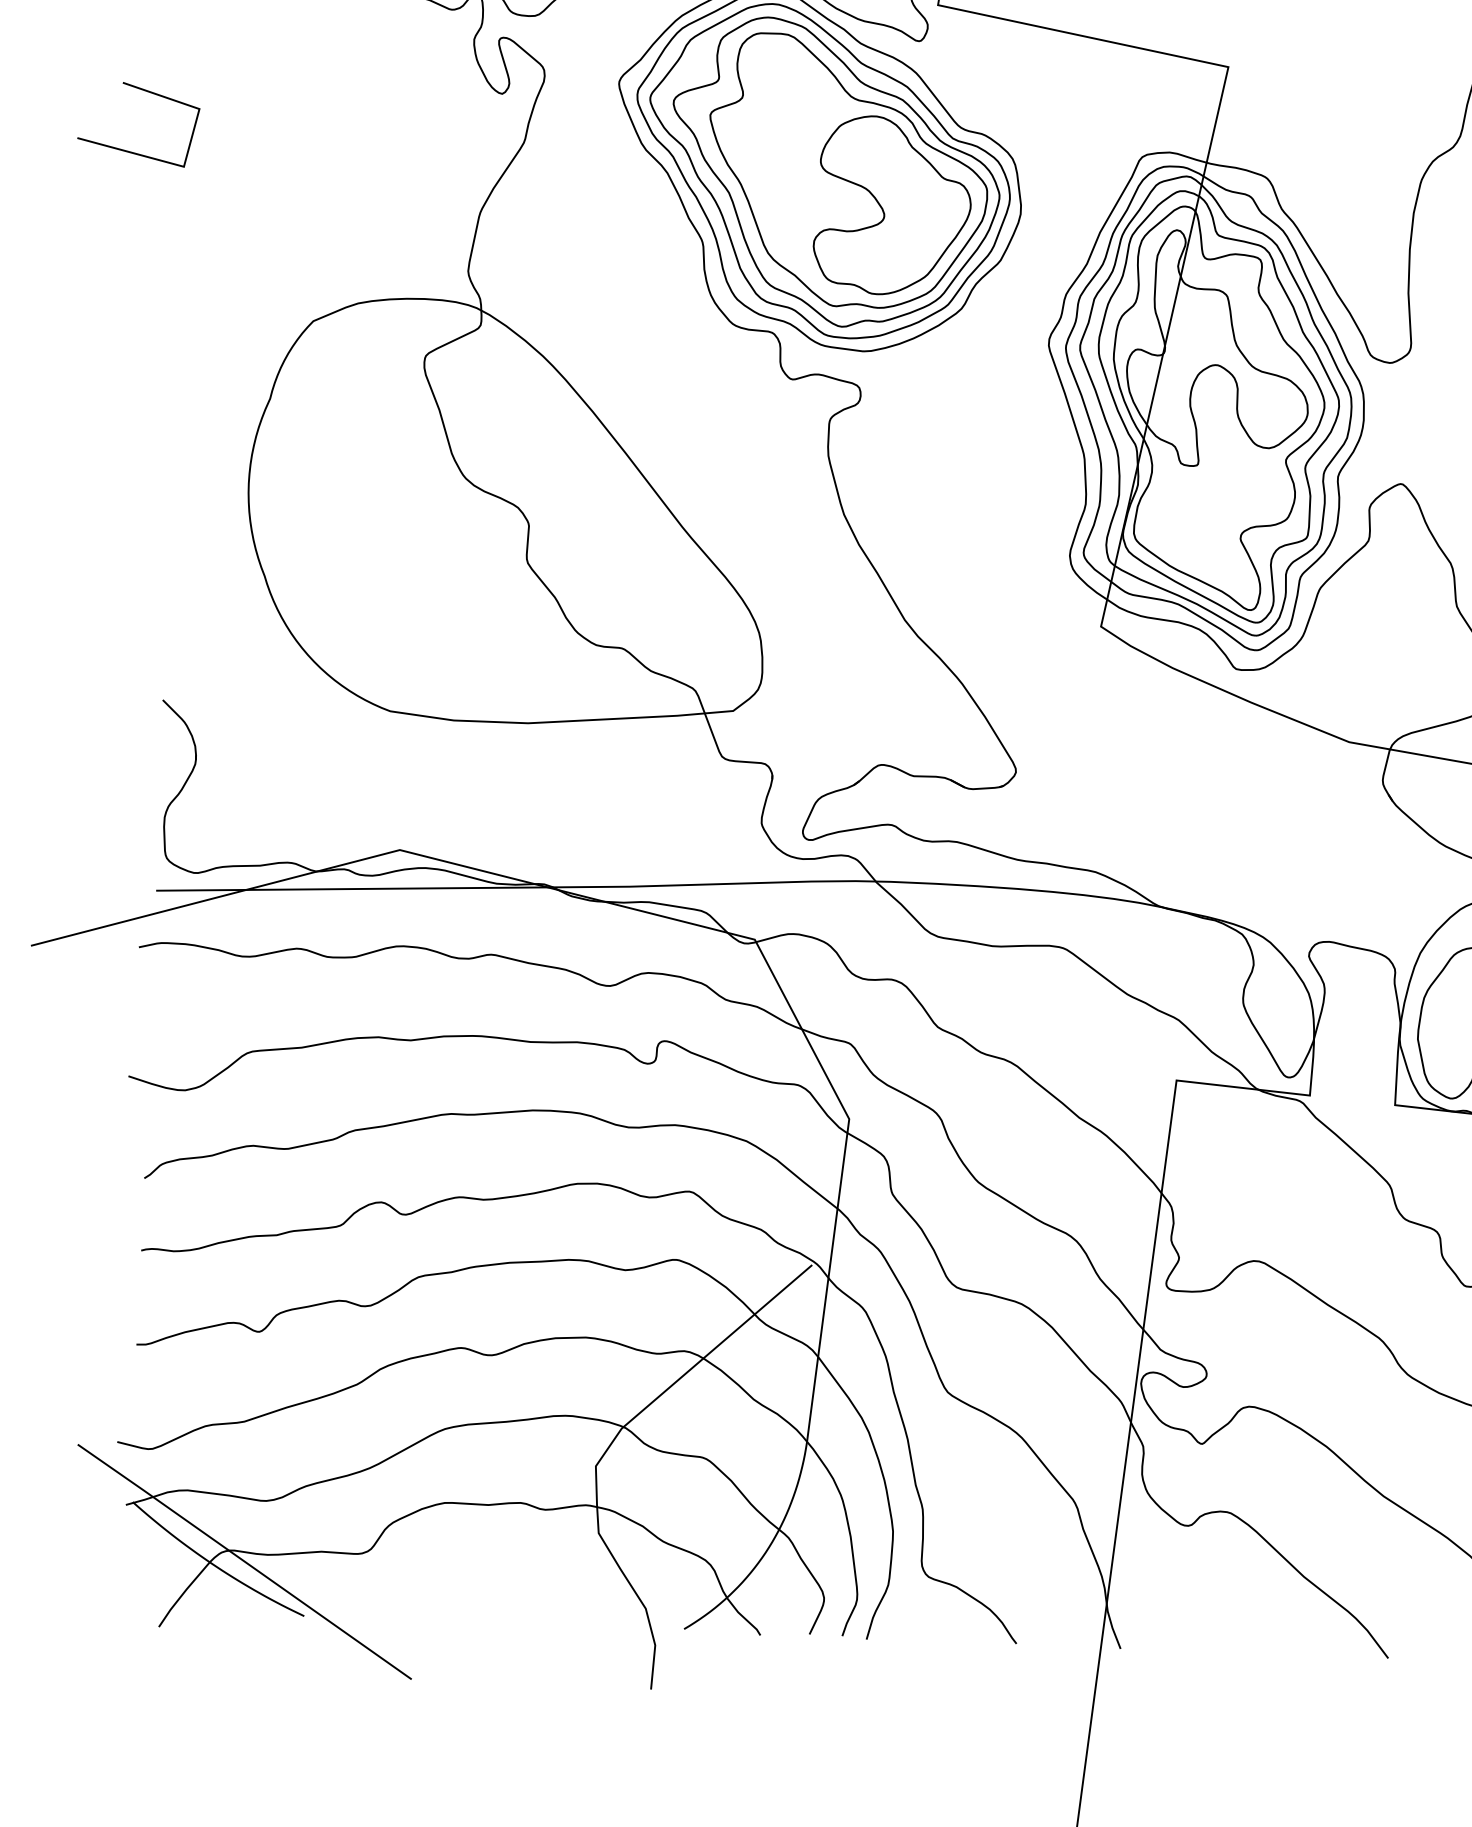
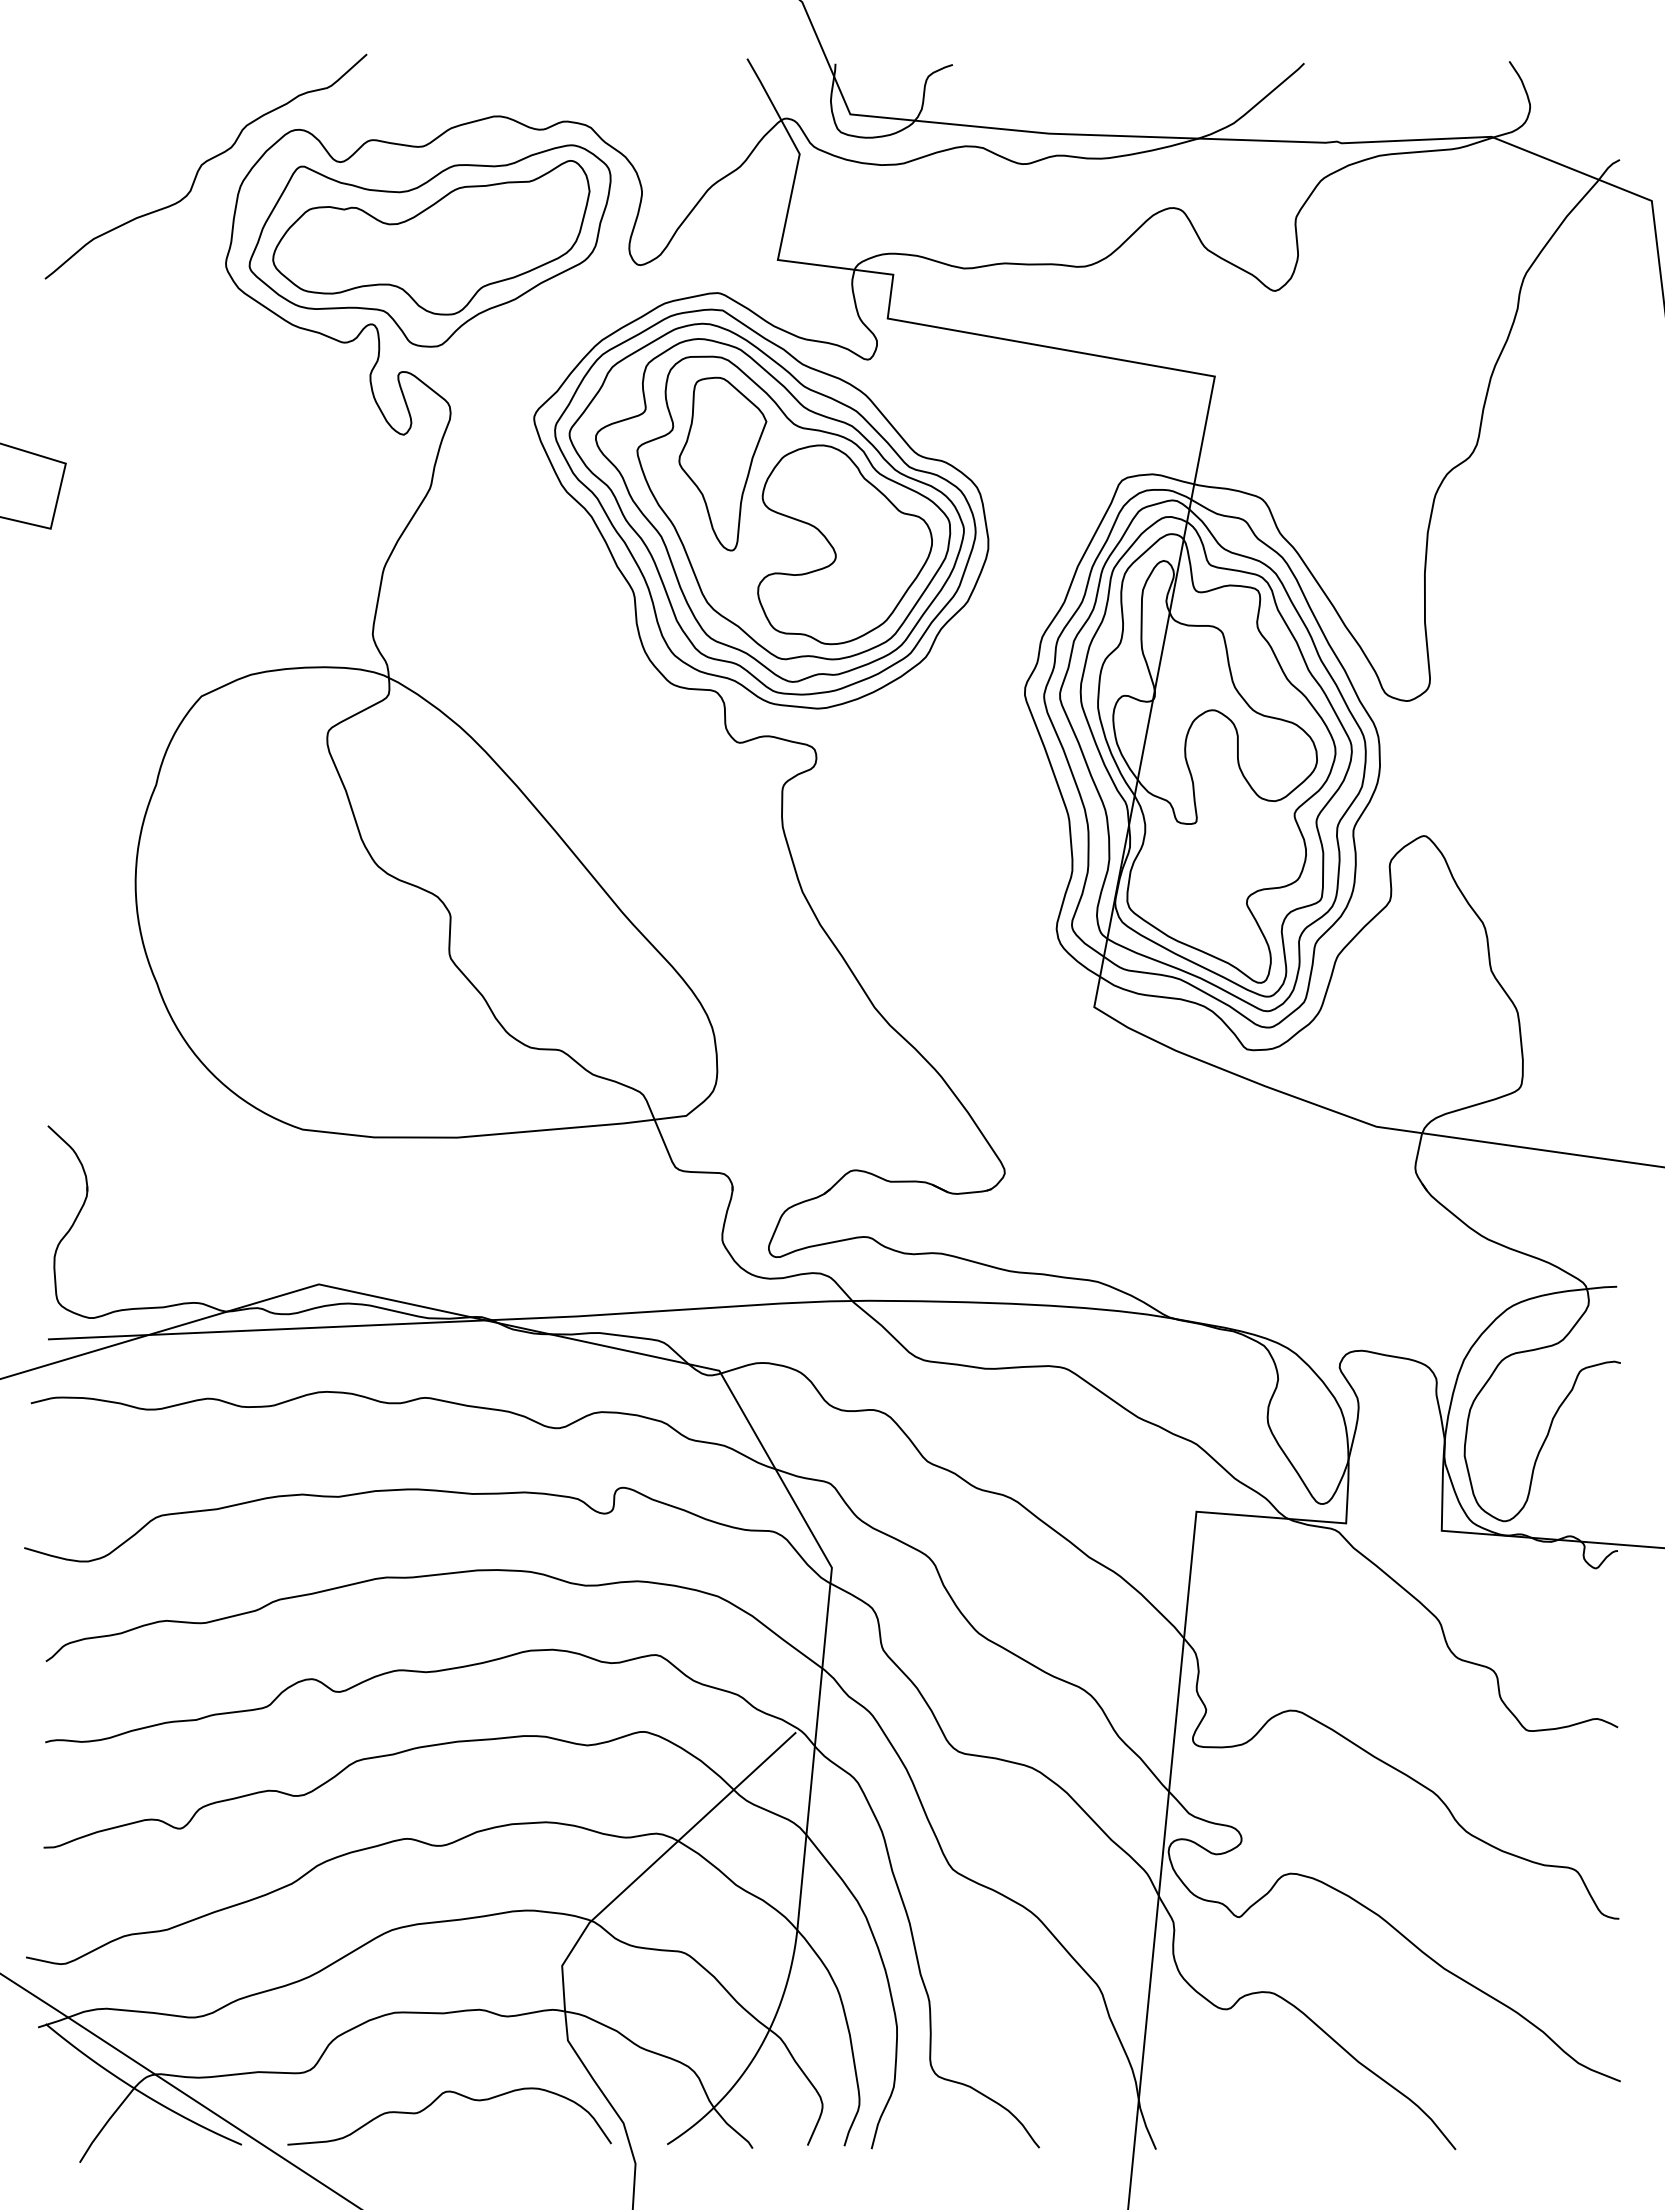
part: (785, 129) -> (722, 463), added
curve: (478, 1583) -> (435, 2101), added

